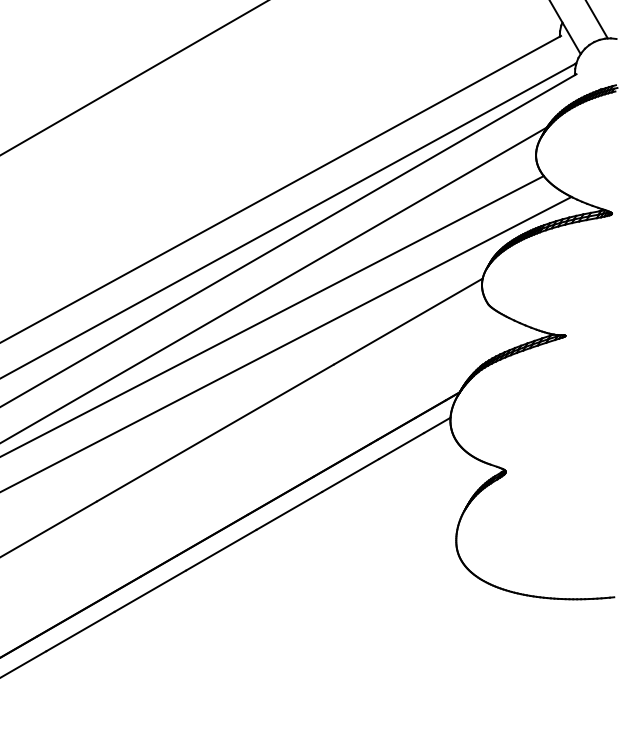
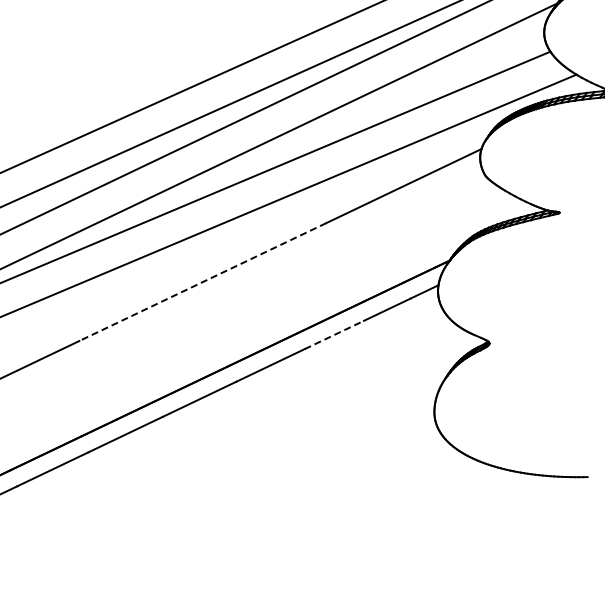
line: (215, 433) -> (202, 282), solid -> dashed
line: (350, 475) -> (334, 334), solid -> dashed

